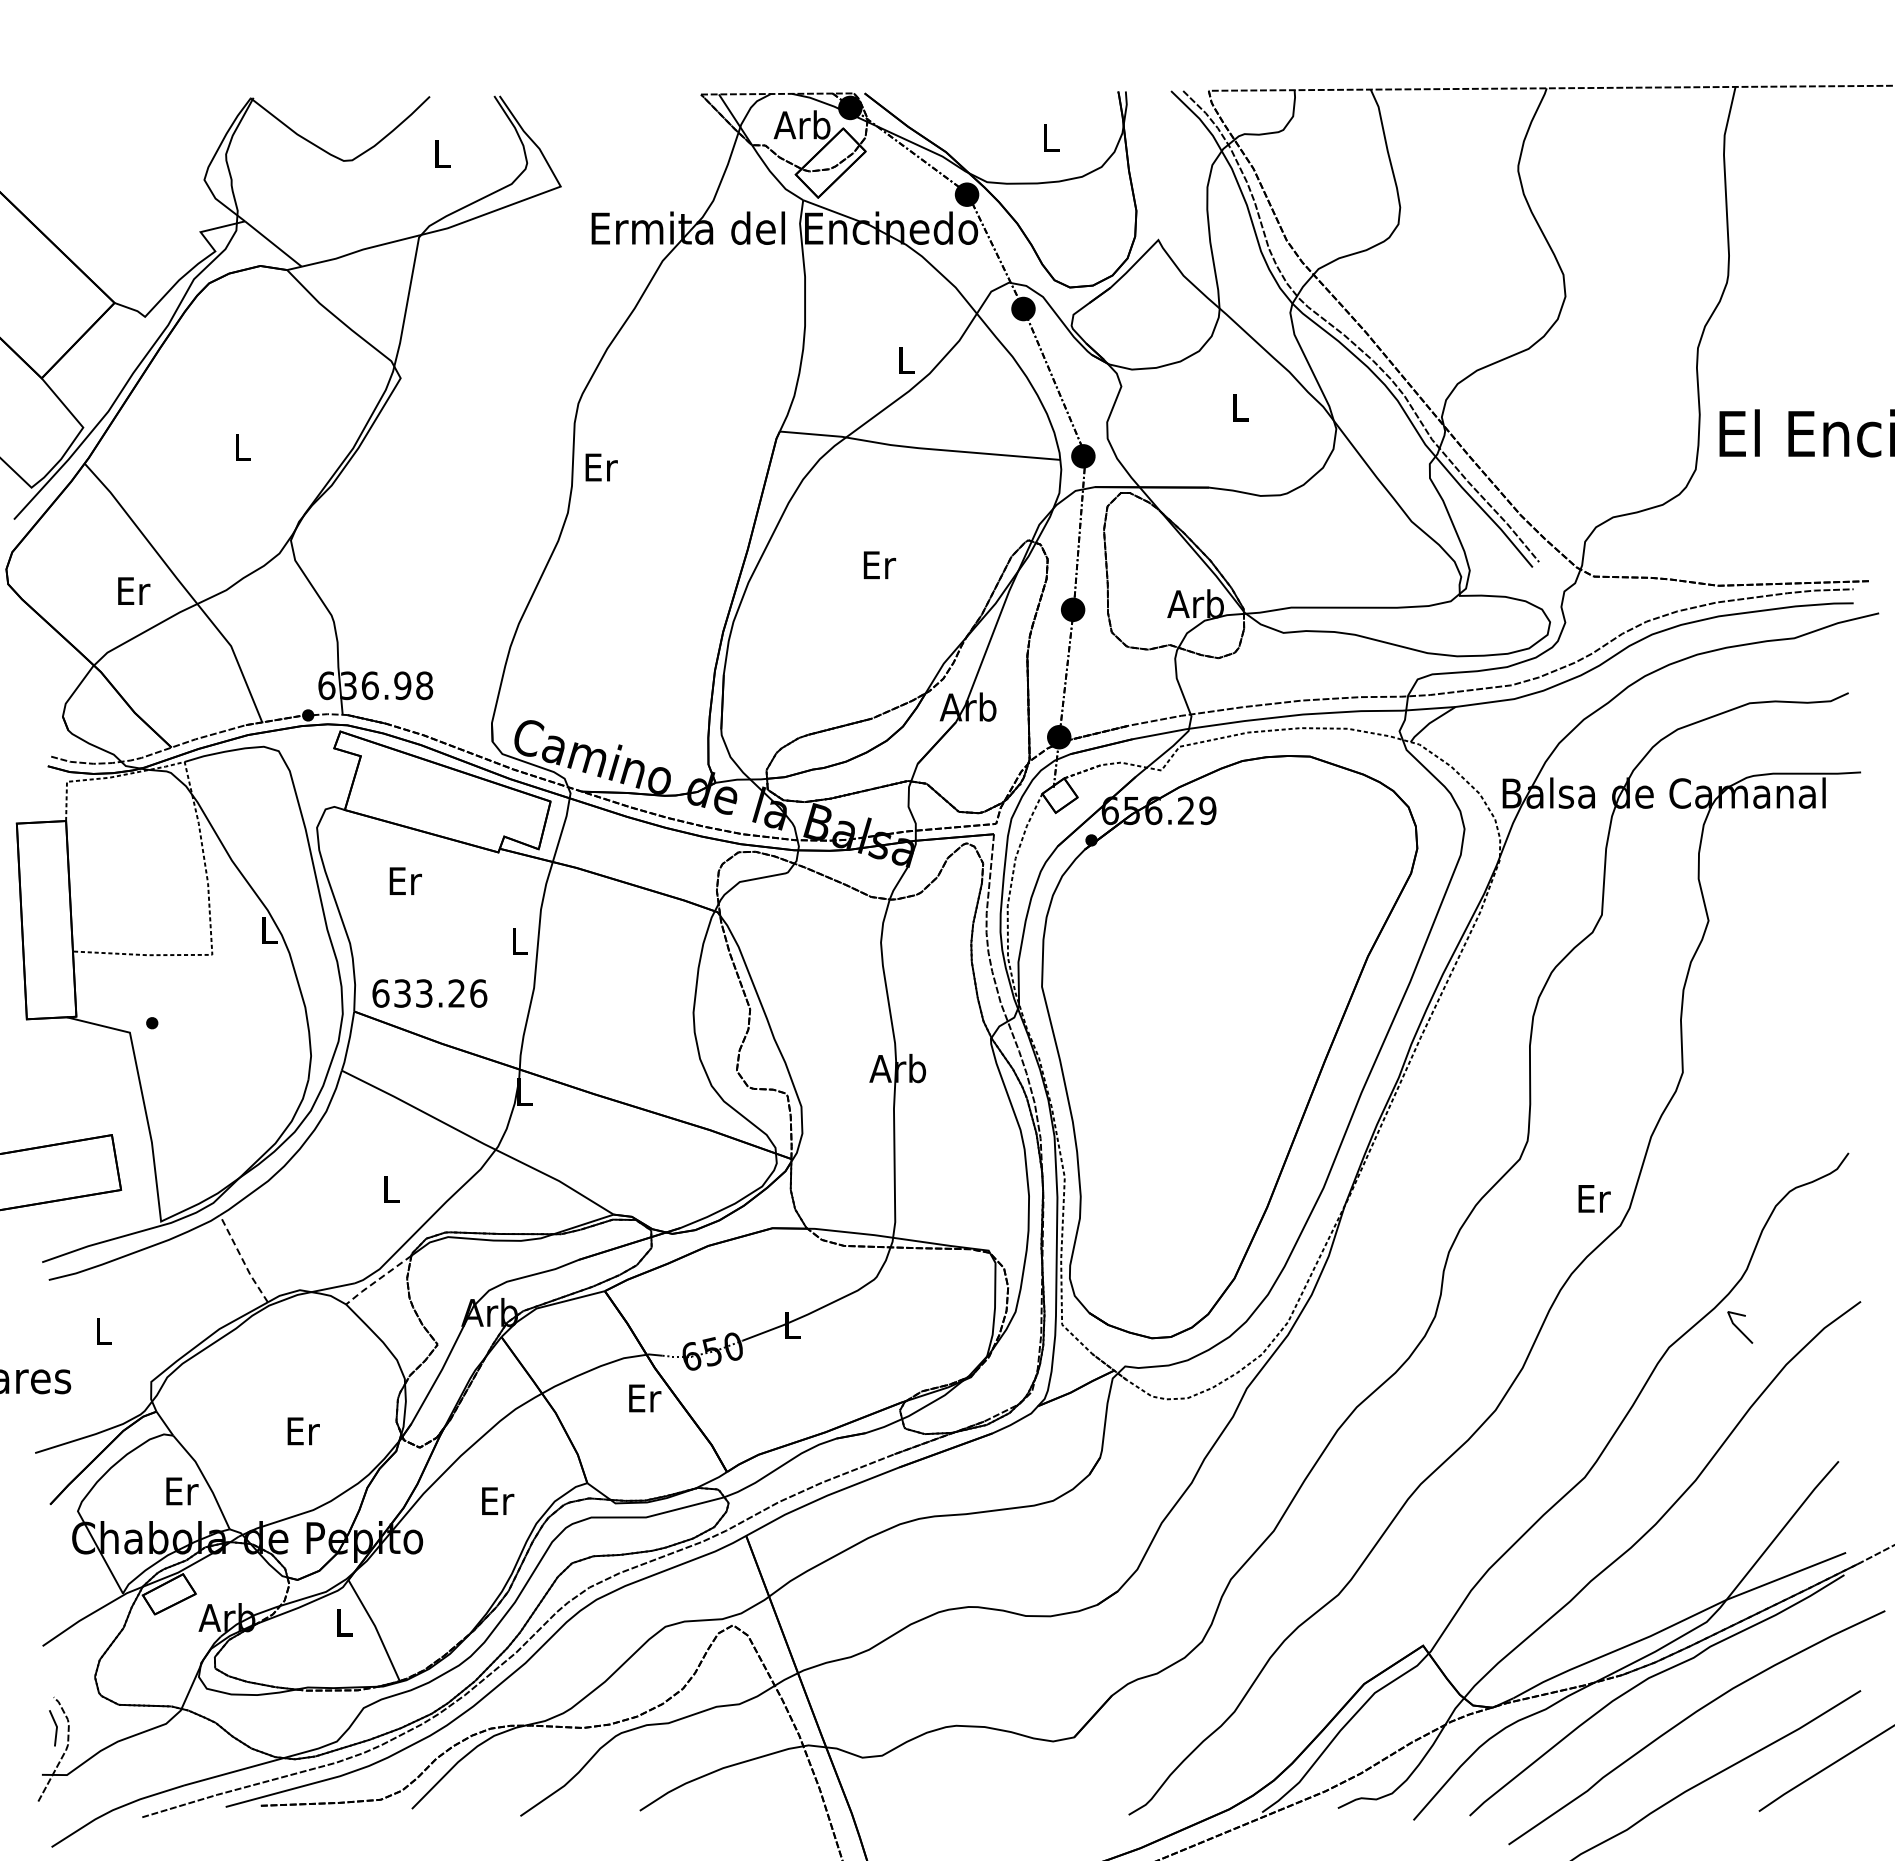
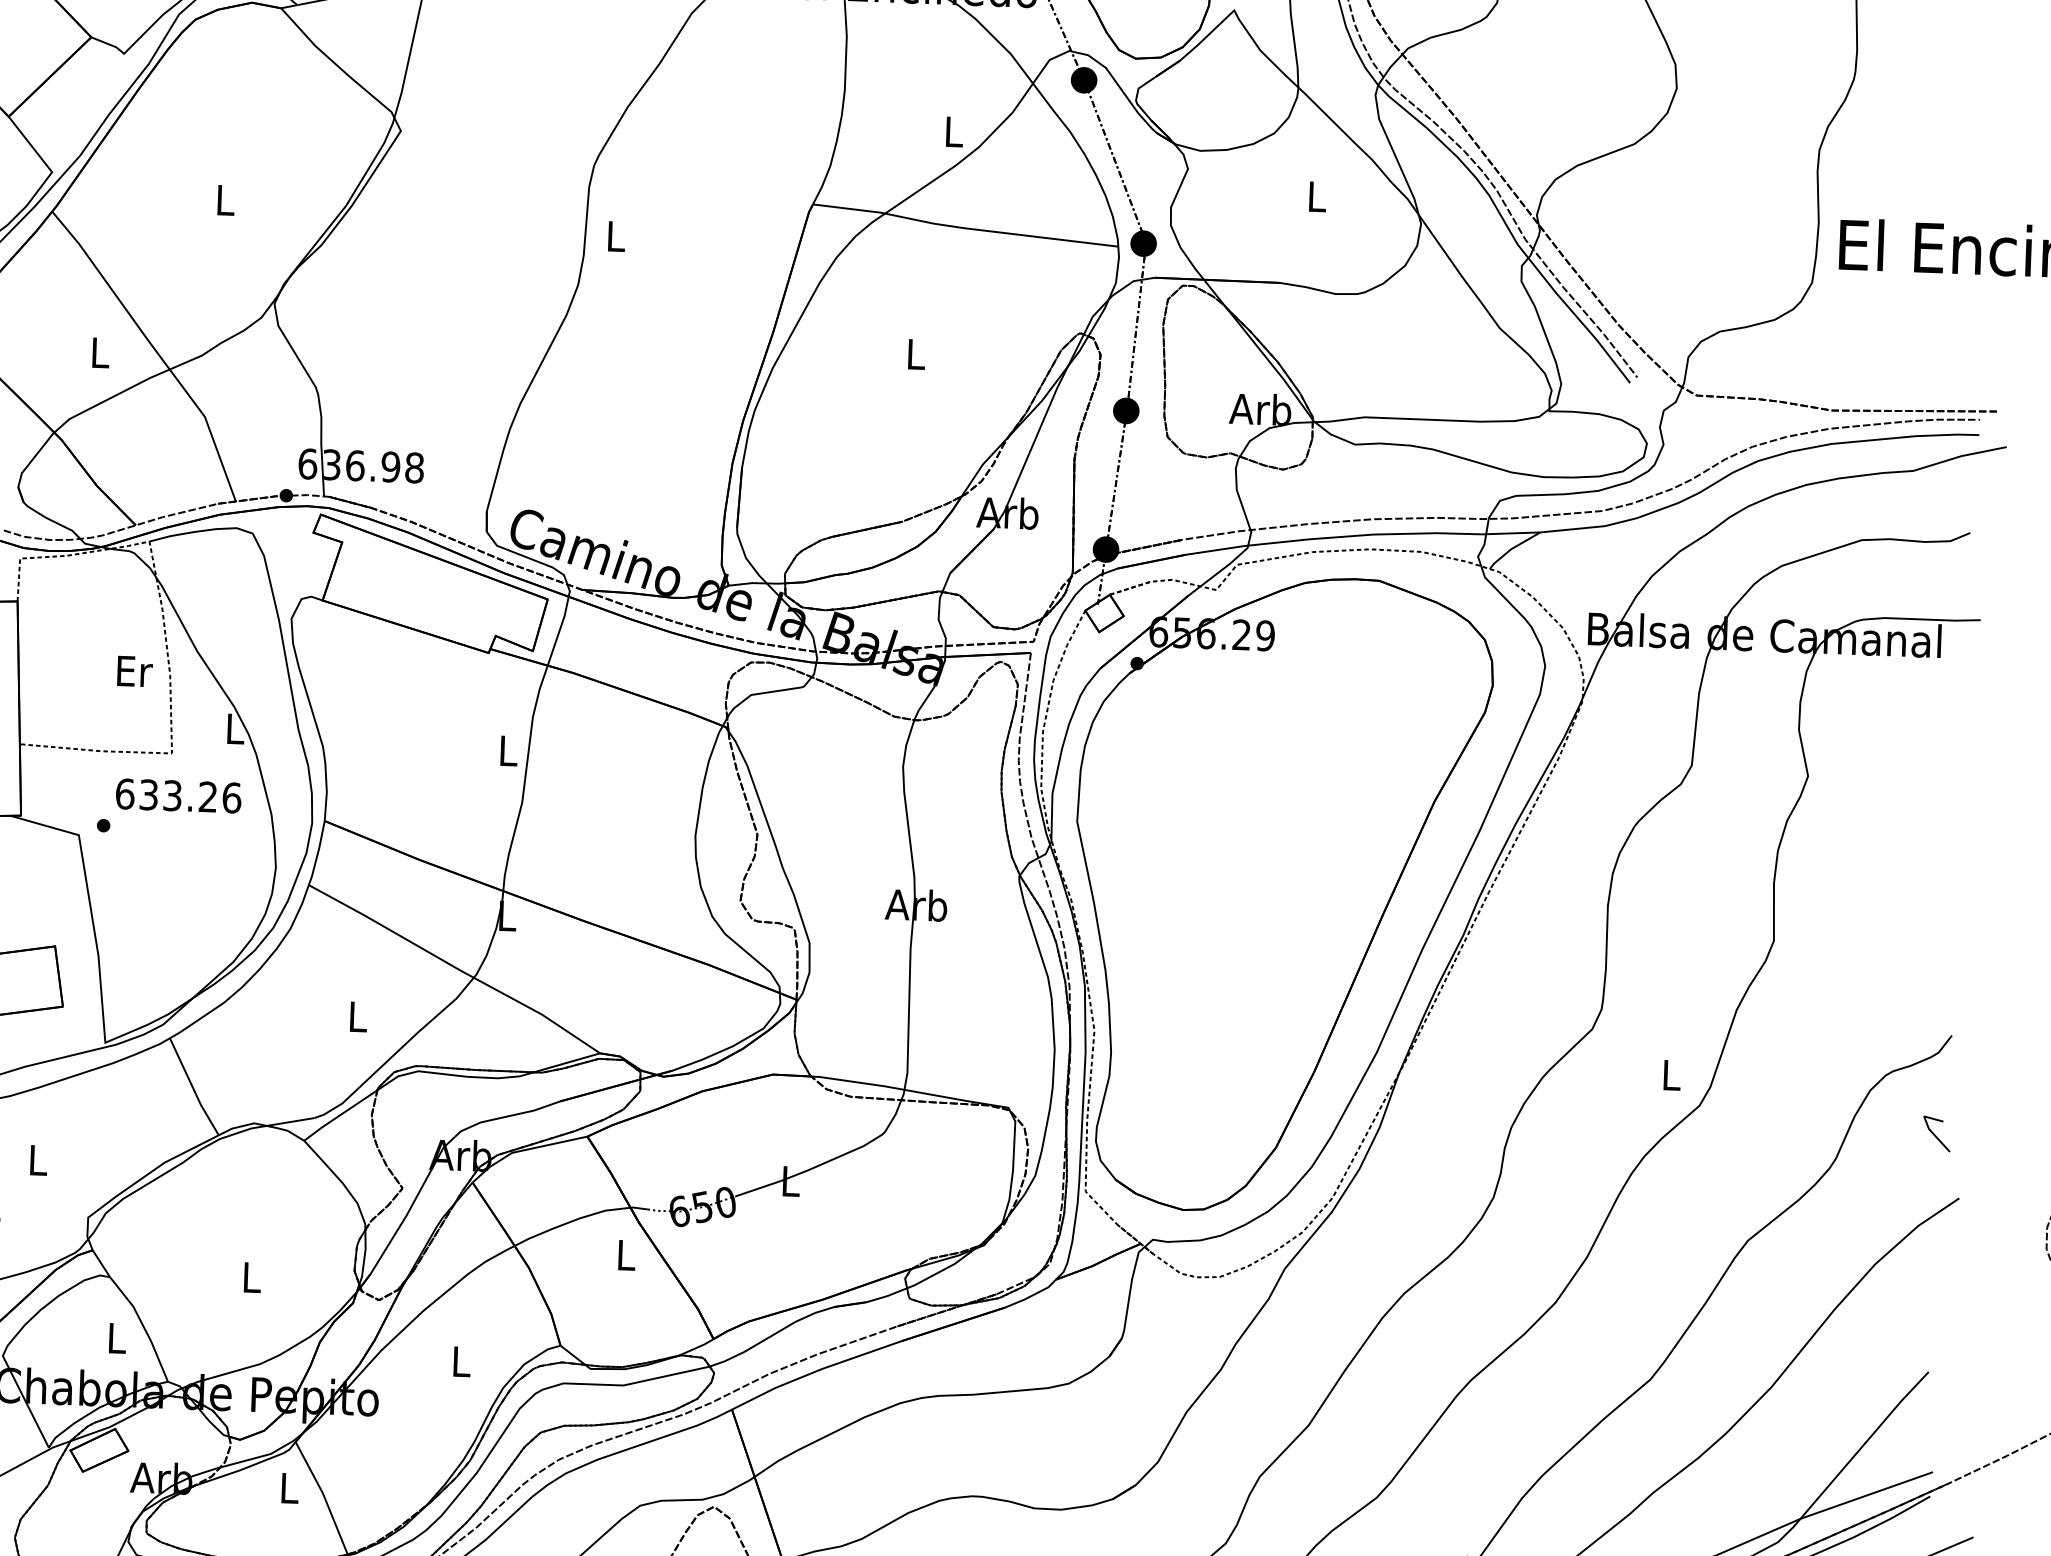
text: (601, 467) -> (616, 236), Er -> L
text: (879, 565) -> (916, 354), Er -> L
text: (134, 590) -> (101, 352), Er -> L
text: (405, 880) -> (134, 670), moved
text: (429, 993) -> (178, 795), moved
text: (1594, 1198) -> (1672, 1075), Er -> L
line: (242, 1260) -> (192, 1088), dashed -> solid
line: (377, 1280) -> (339, 1115), dashed -> solid
line: (1739, 1328) -> (1936, 1135), moved
text: (645, 1398) -> (627, 1255), Er -> L
text: (303, 1431) -> (252, 1277), Er -> L
text: (182, 1491) -> (117, 1338), Er -> L
text: (498, 1500) -> (462, 1361), Er -> L

